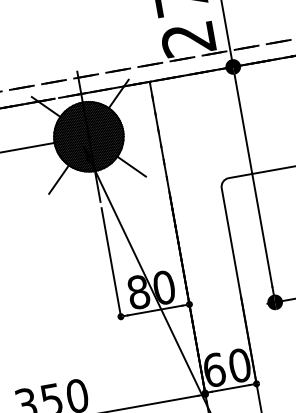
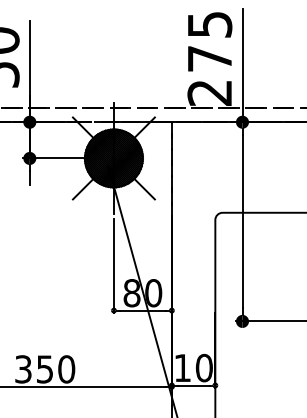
text: (213, 369) -> (182, 367), 60 -> 10

